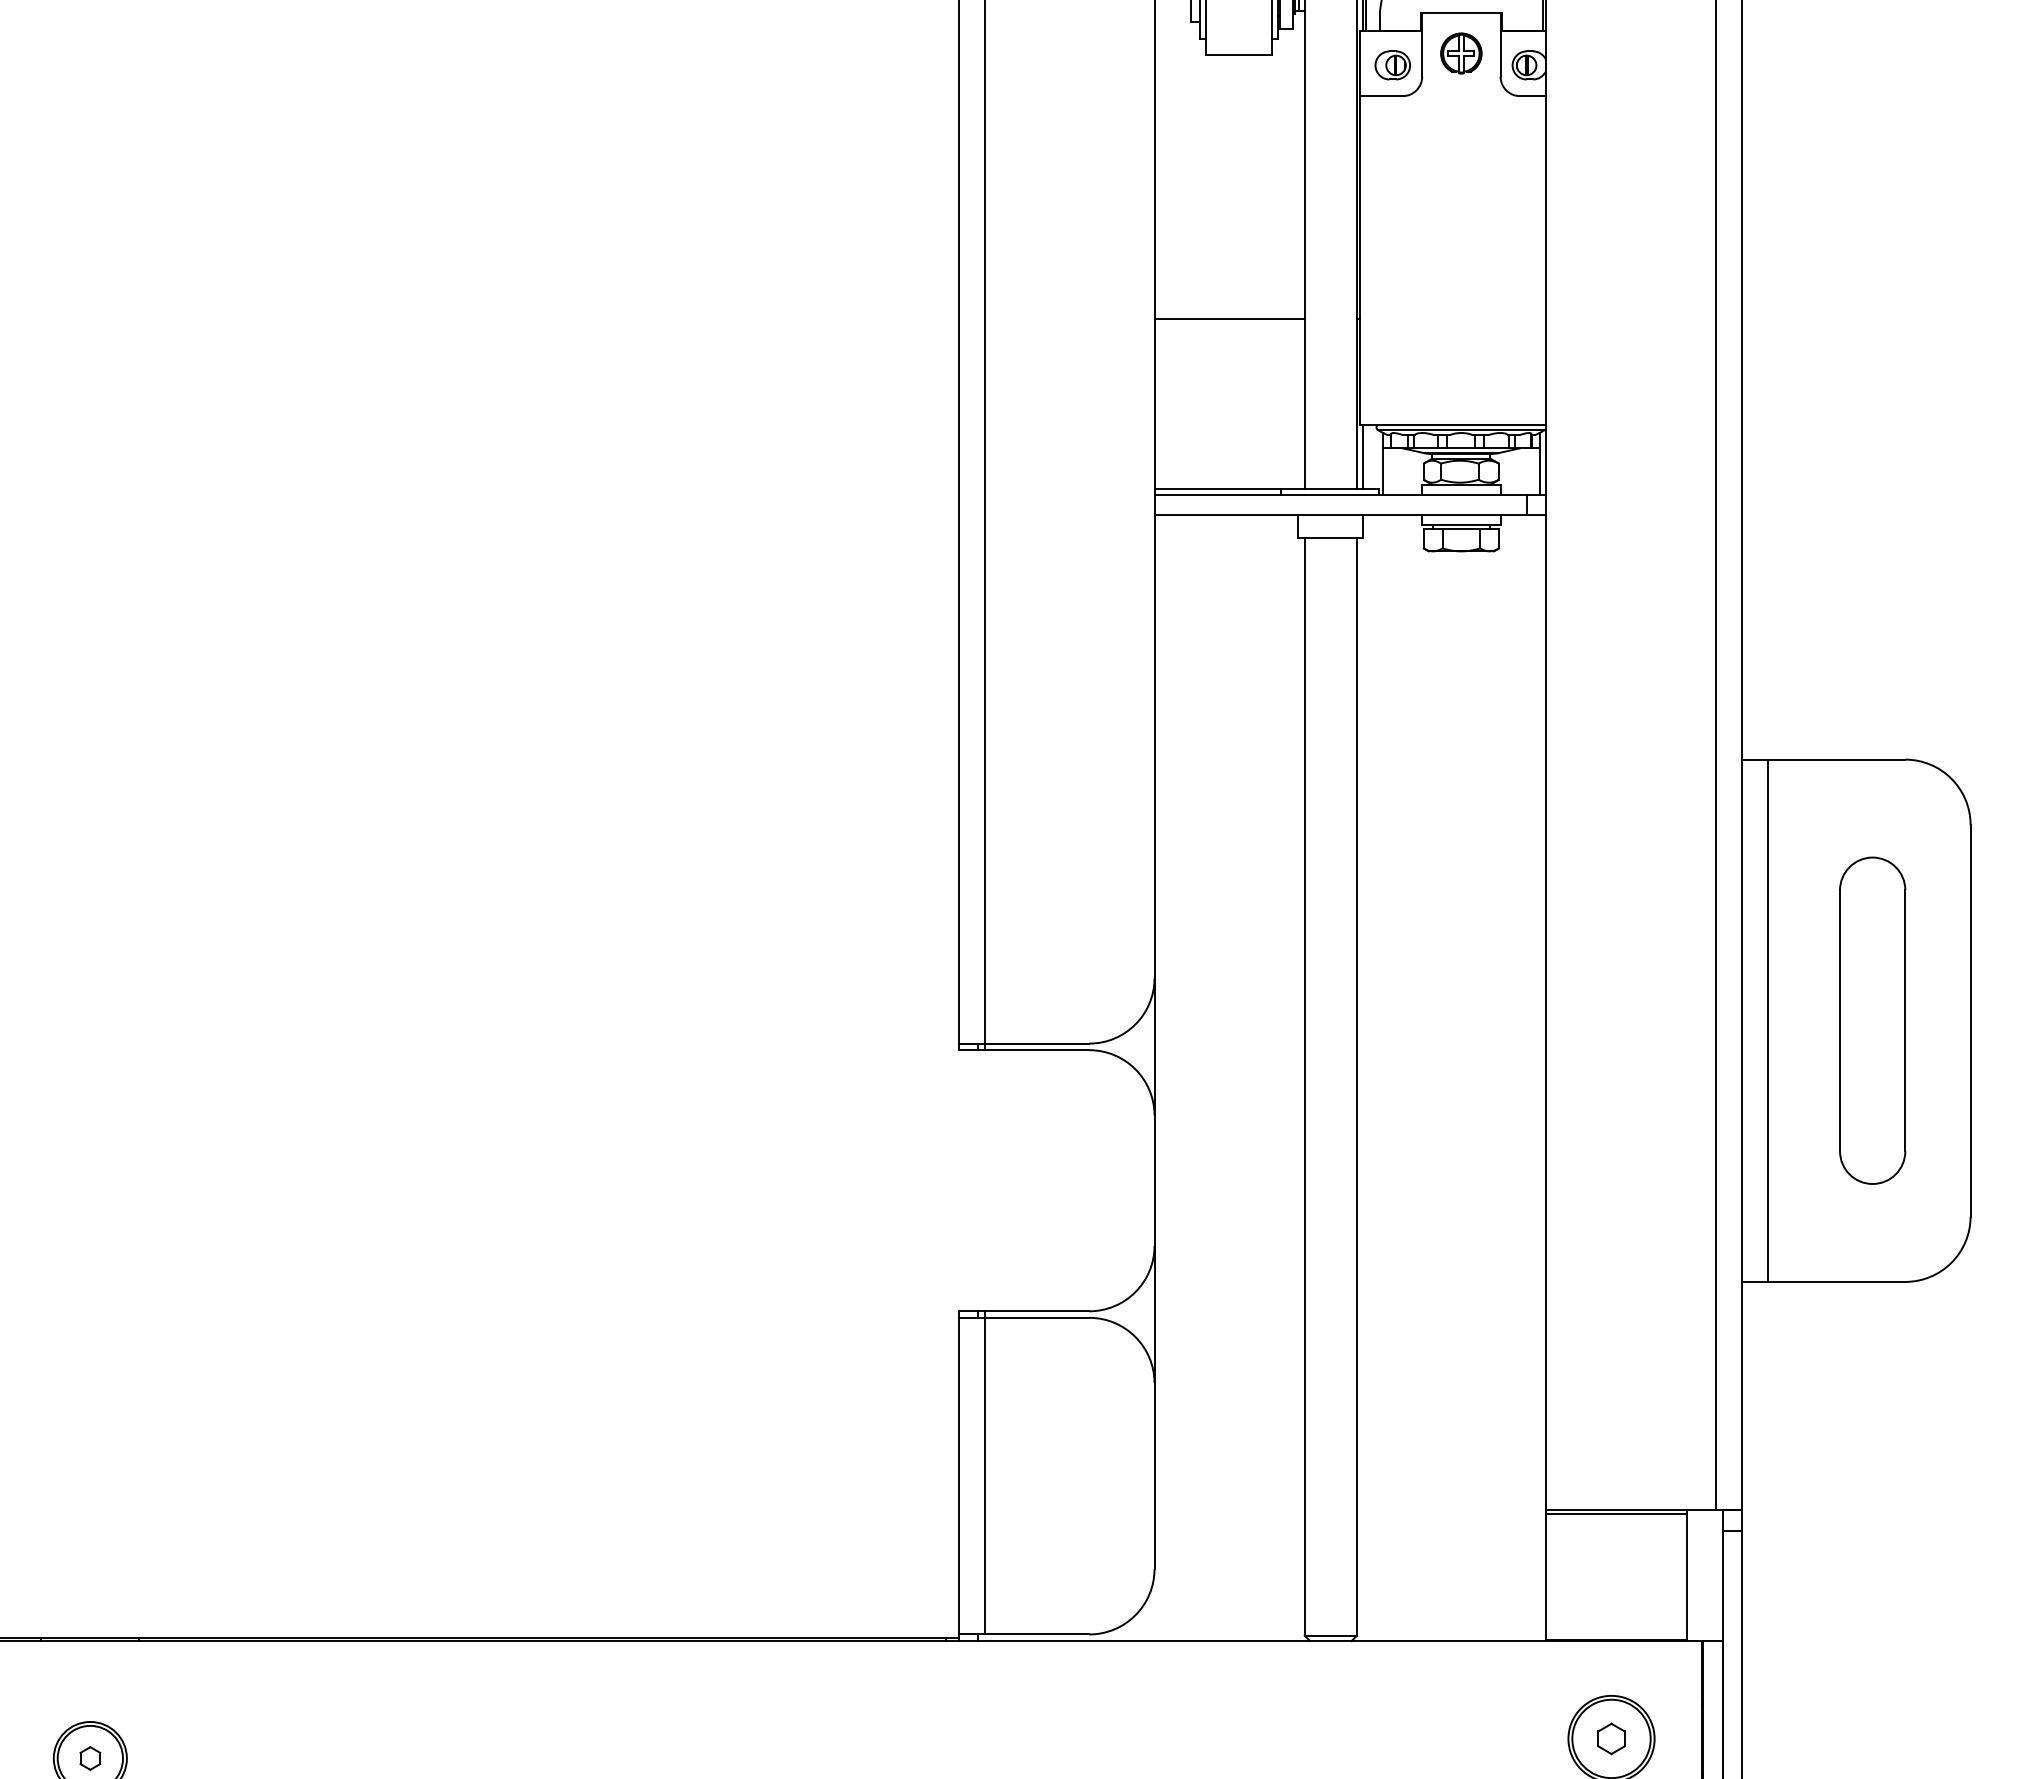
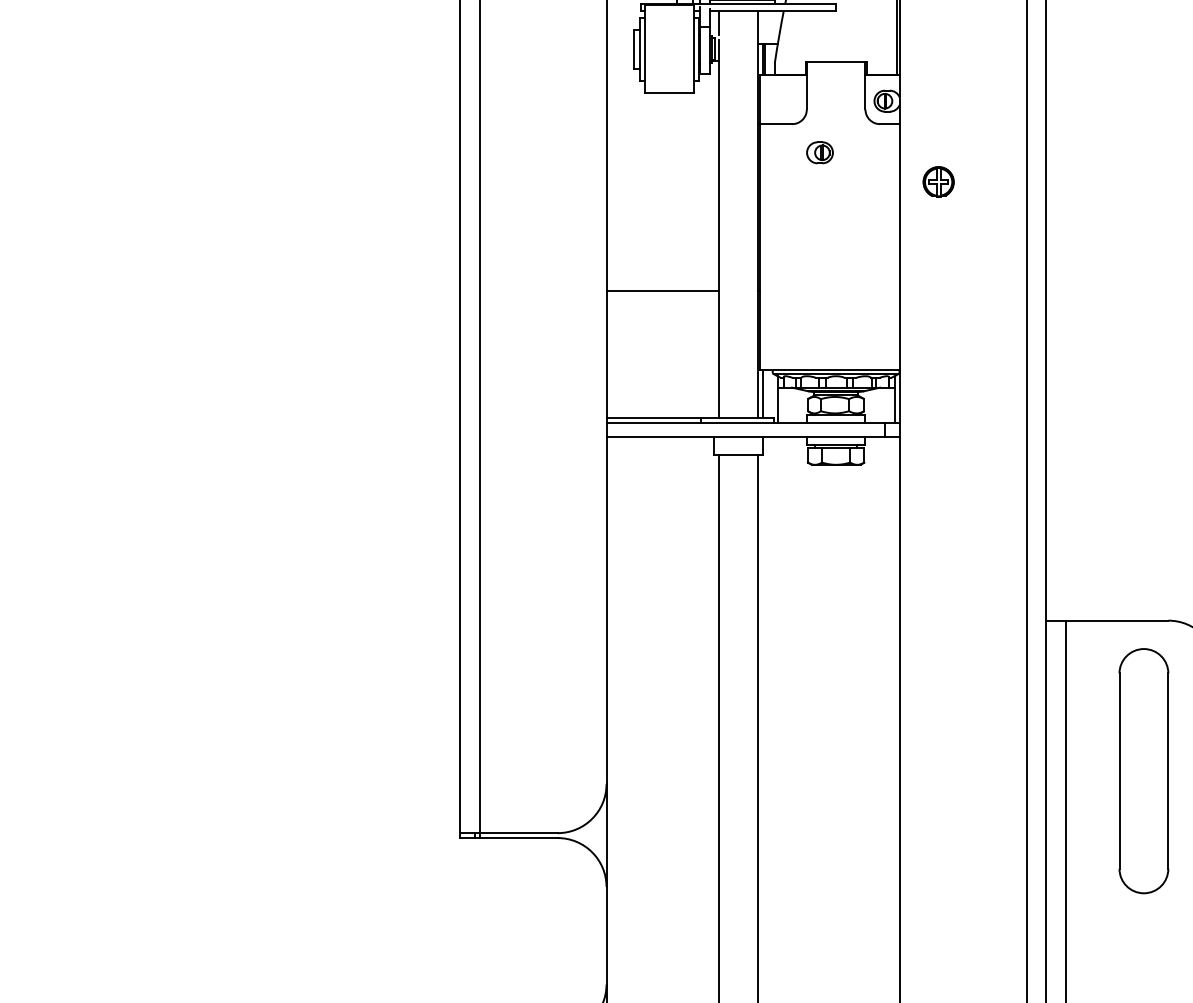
part: (1461, 53) -> (938, 182), moved
part: (1392, 65) -> (819, 152), moved
part: (1872, 1020) -> (1143, 770), moved

